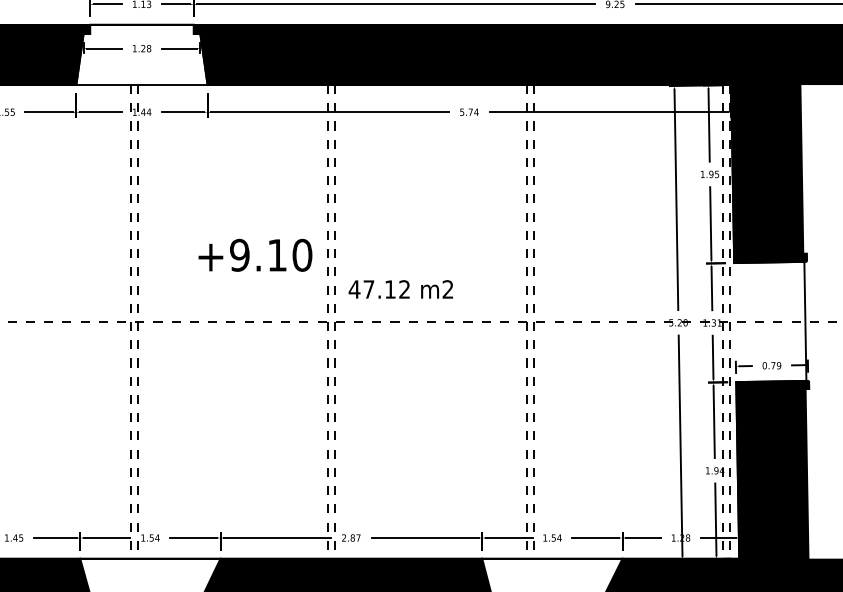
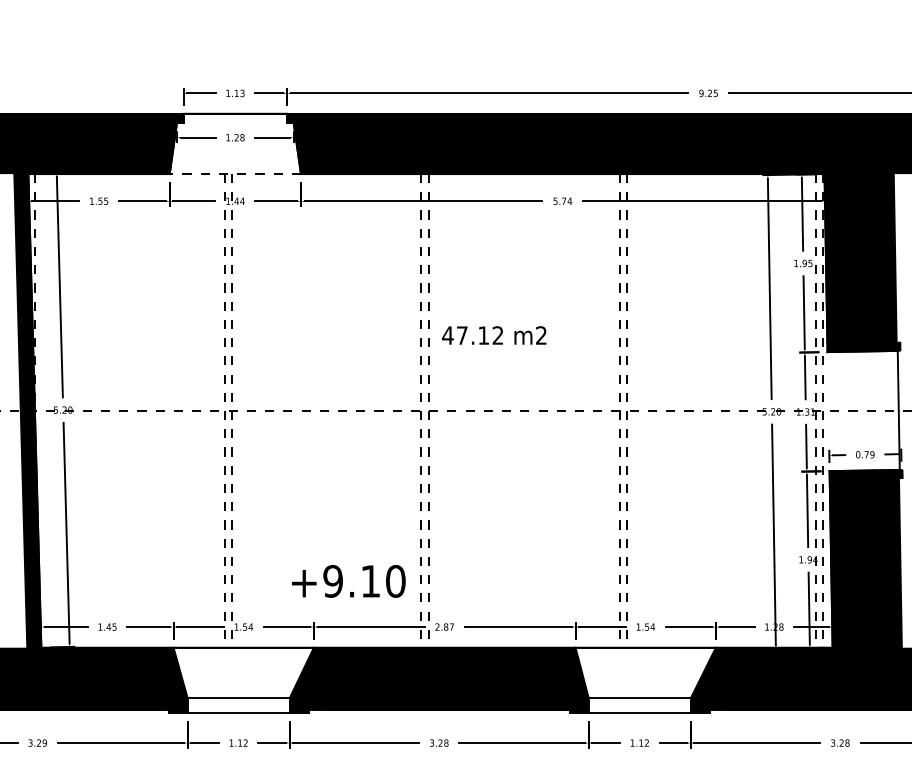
line: (142, 85) -> (235, 174), solid -> dashed
text: (255, 255) -> (348, 581), moved
text: (401, 289) -> (494, 335), moved

